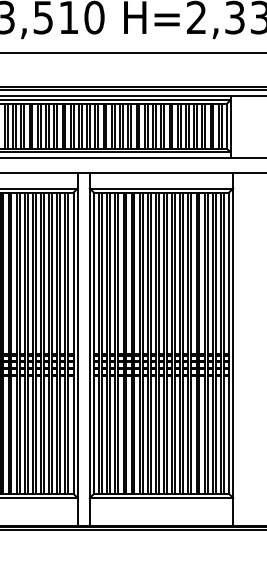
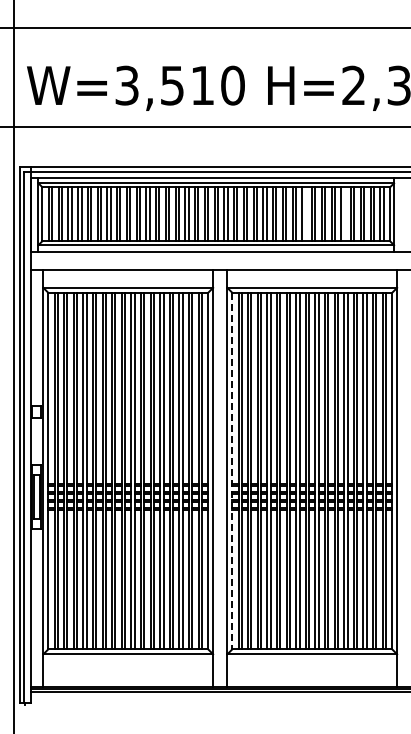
line: (155, 126) -> (305, 214), removed
line: (188, 126) -> (344, 214), removed
line: (94, 343) -> (232, 471), solid -> dashed

